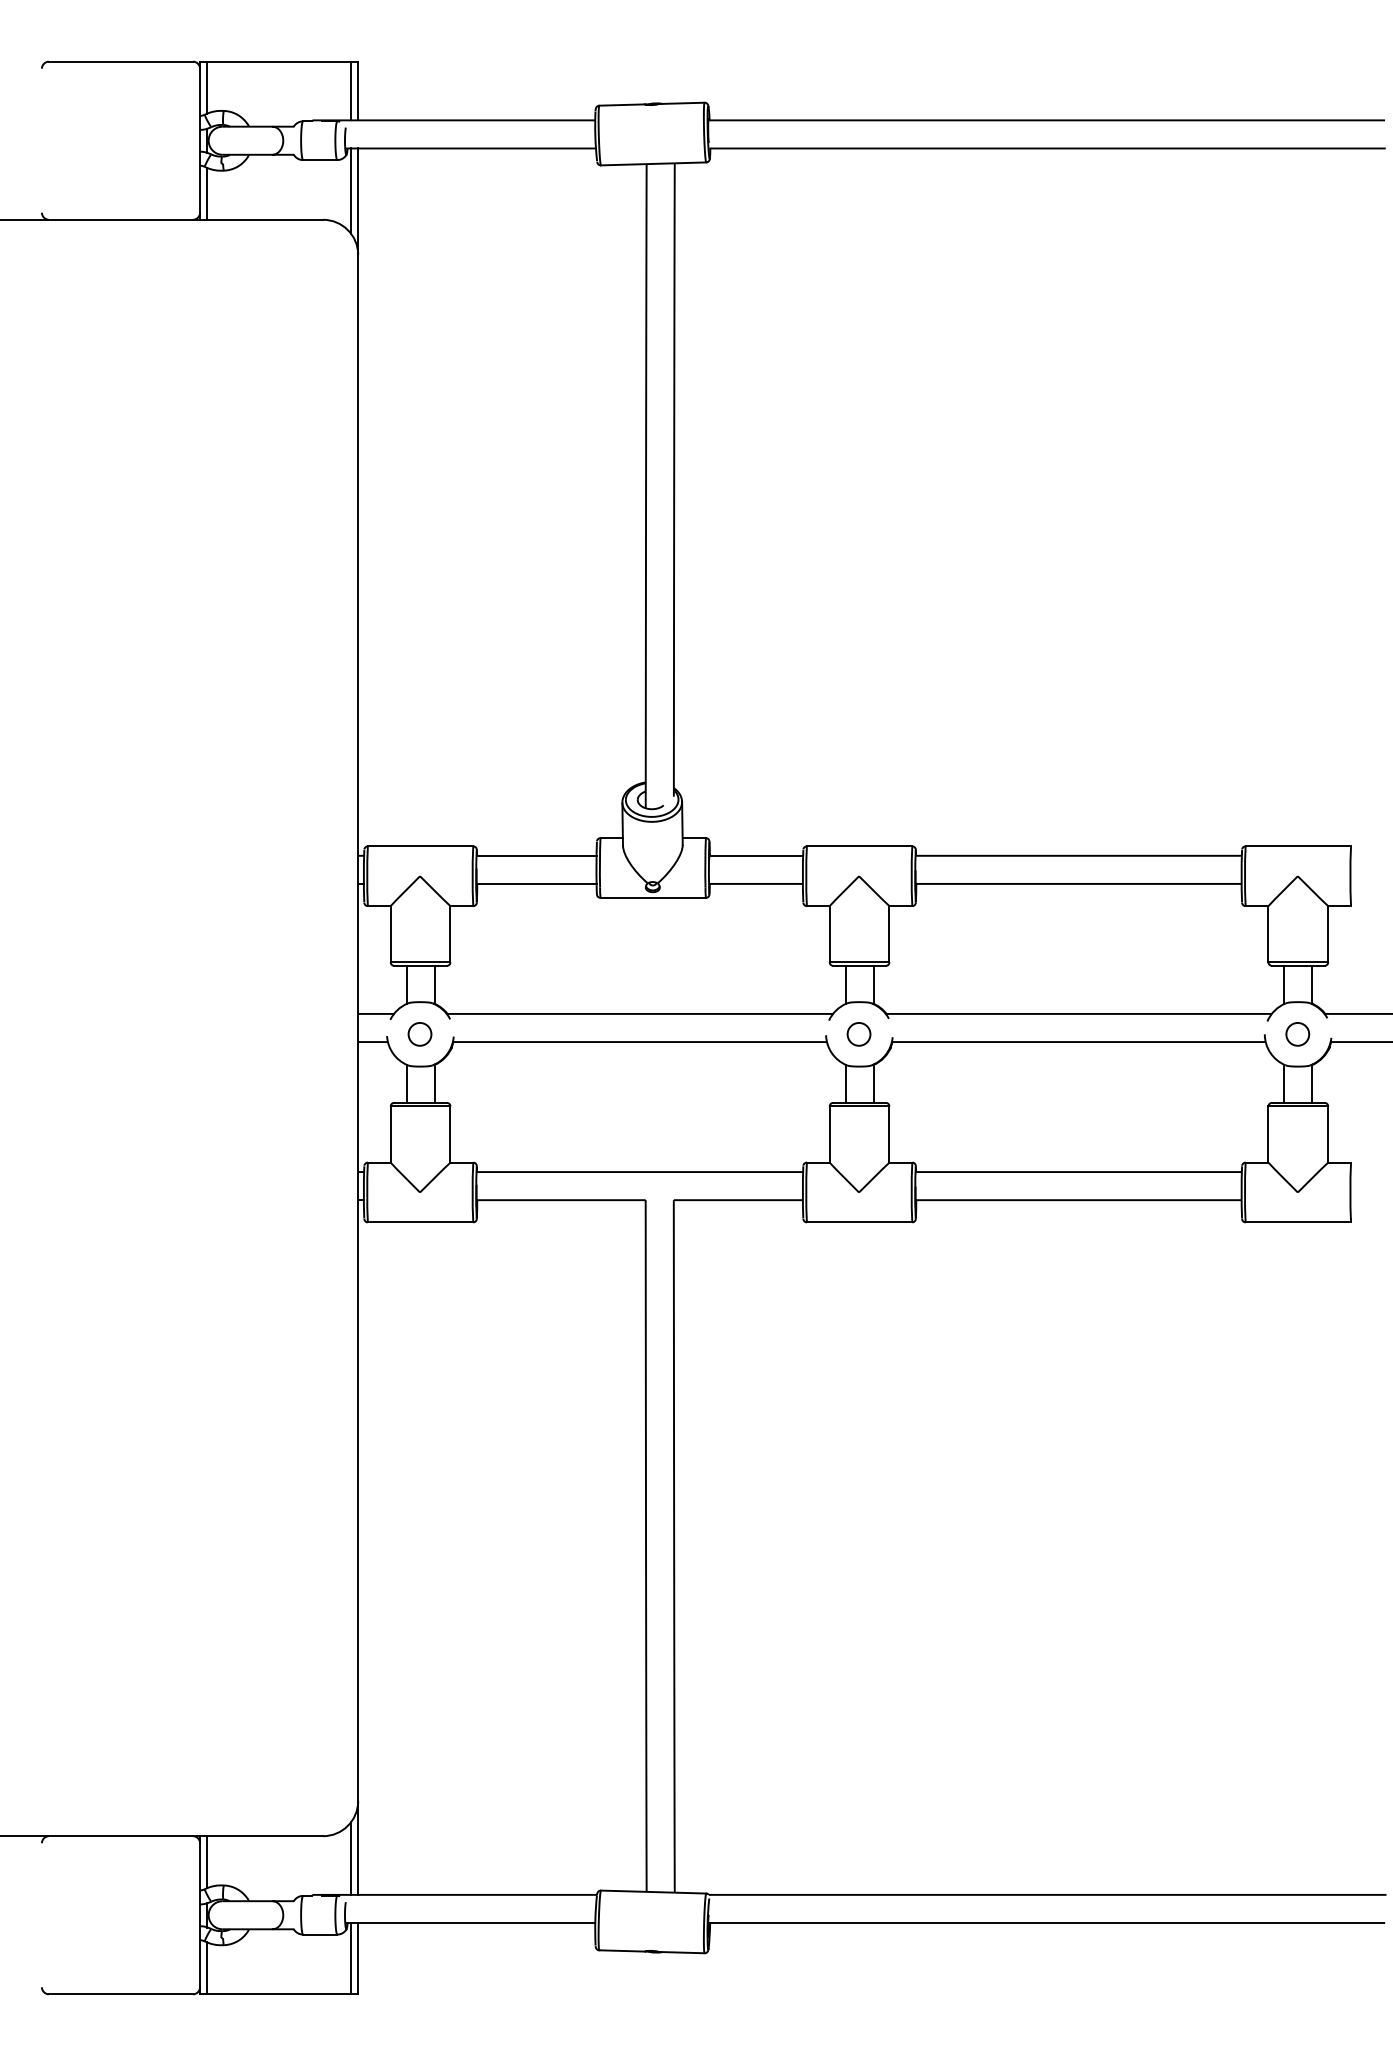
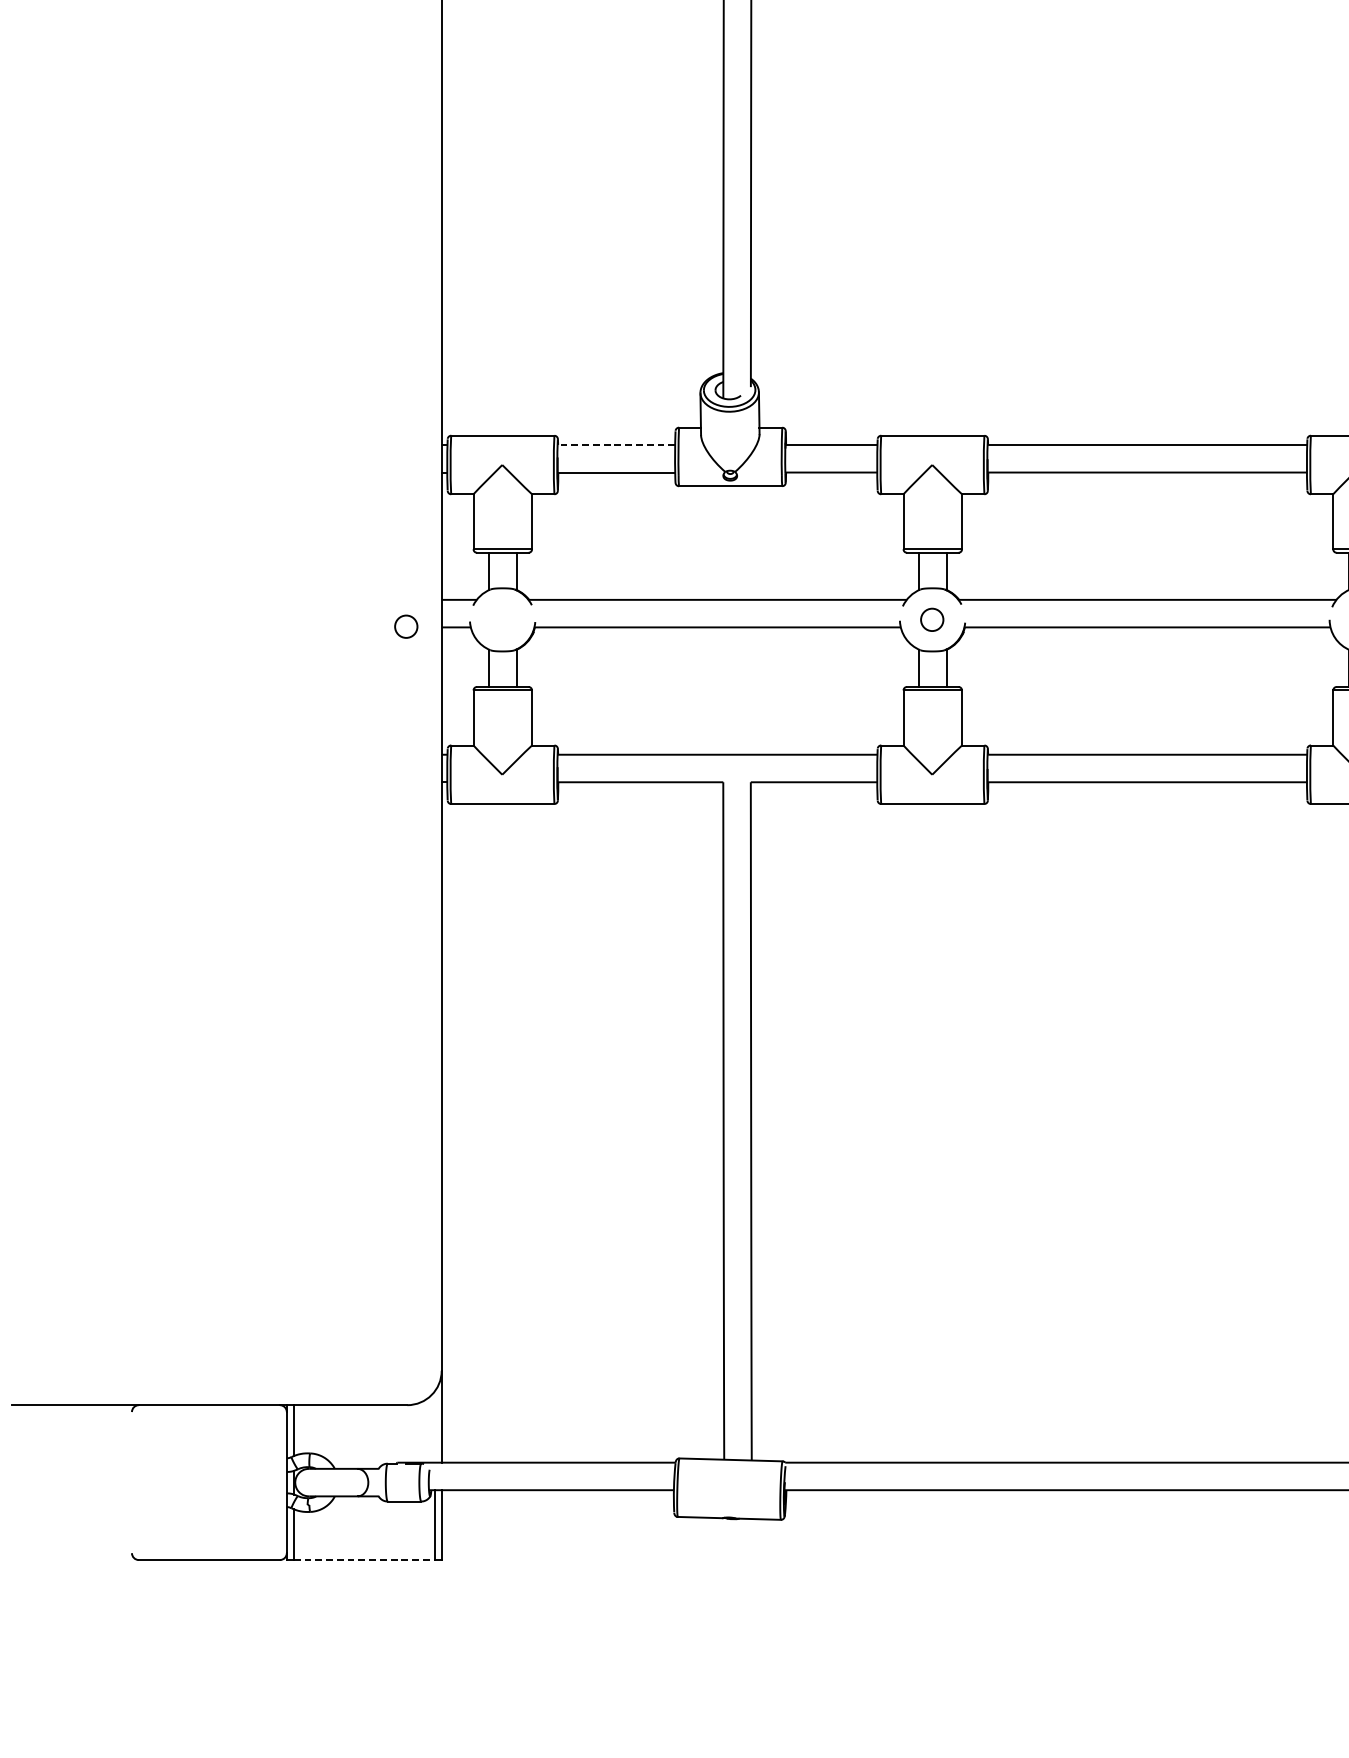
line: (536, 855) -> (616, 444), solid -> dashed
circle: (419, 1034) -> (405, 626), moved
line: (351, 1858) -> (435, 1427), removed
line: (279, 1994) -> (364, 1560), solid -> dashed

